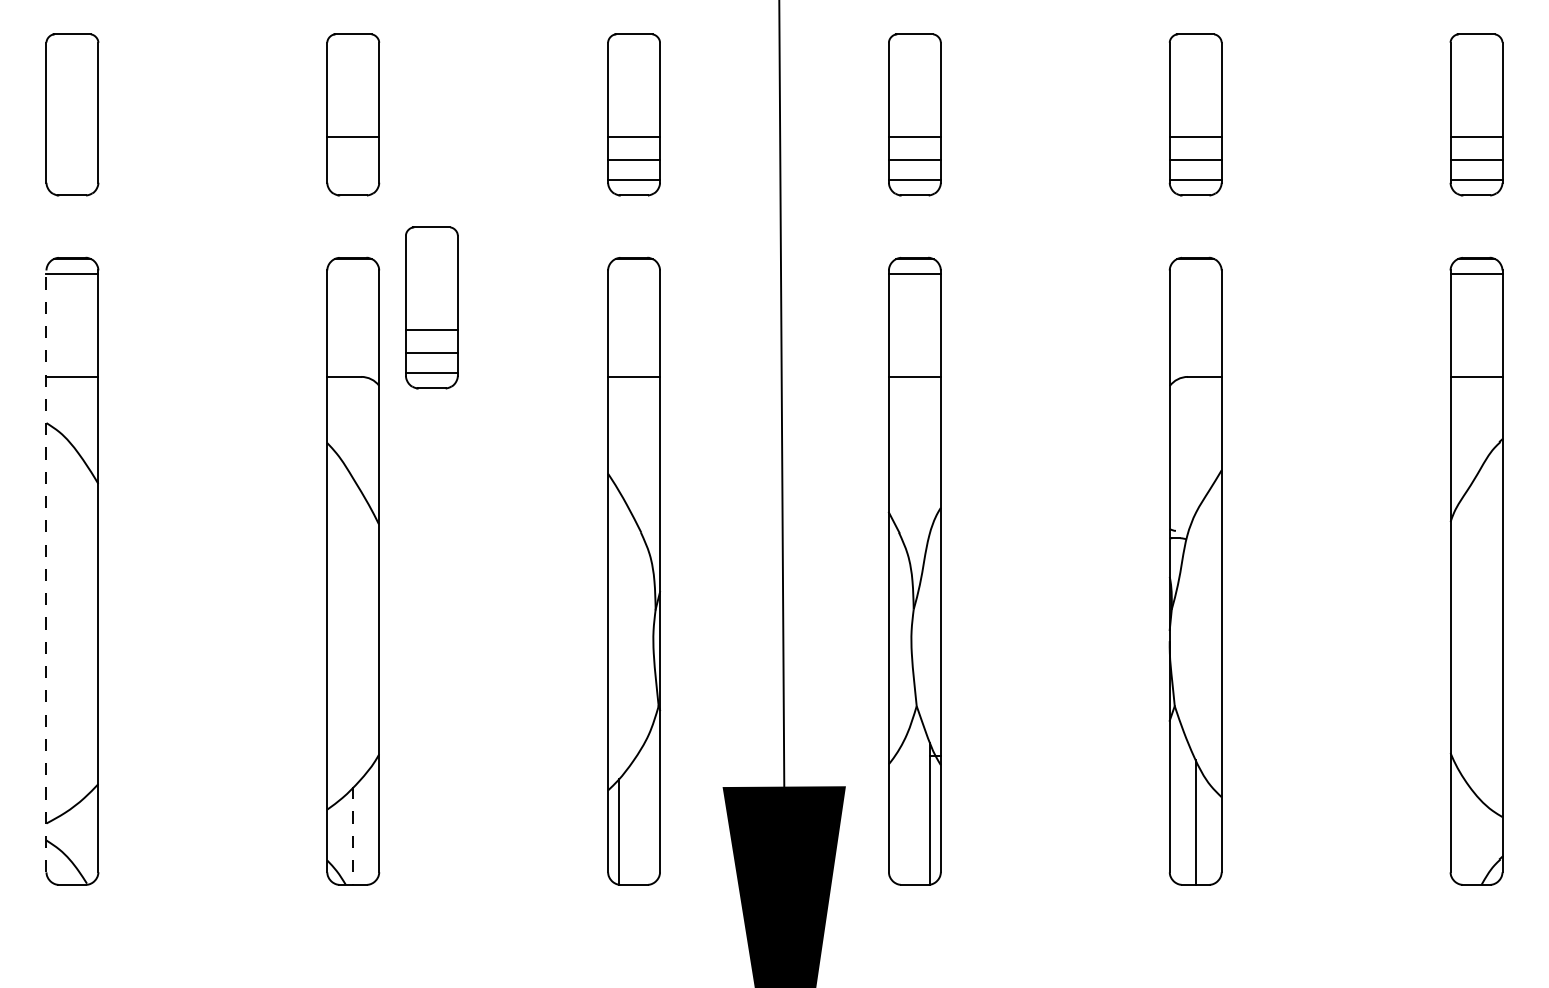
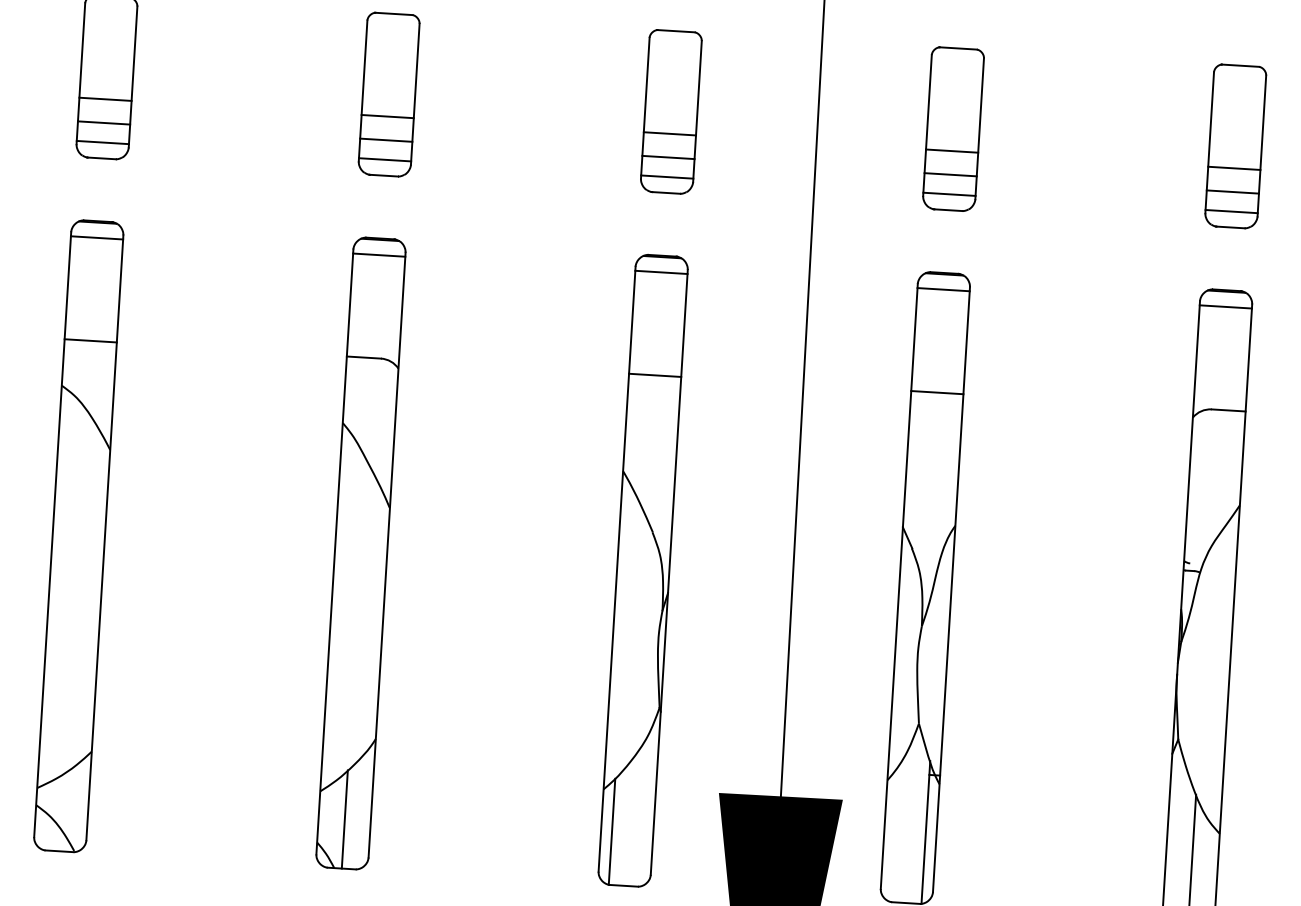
line: (72, 136) -> (105, 99), added
line: (72, 160) -> (104, 123), added
line: (353, 160) -> (386, 140), added
line: (72, 179) -> (102, 142), added
line: (353, 179) -> (385, 159), added
line: (353, 274) -> (379, 255), added
line: (634, 274) -> (661, 272), added
line: (1195, 274) -> (1225, 306), added
part: (431, 307) -> (455, 293), removed
line: (46, 570) -> (52, 533), dashed -> solid
line: (353, 836) -> (344, 819), dashed -> solid

